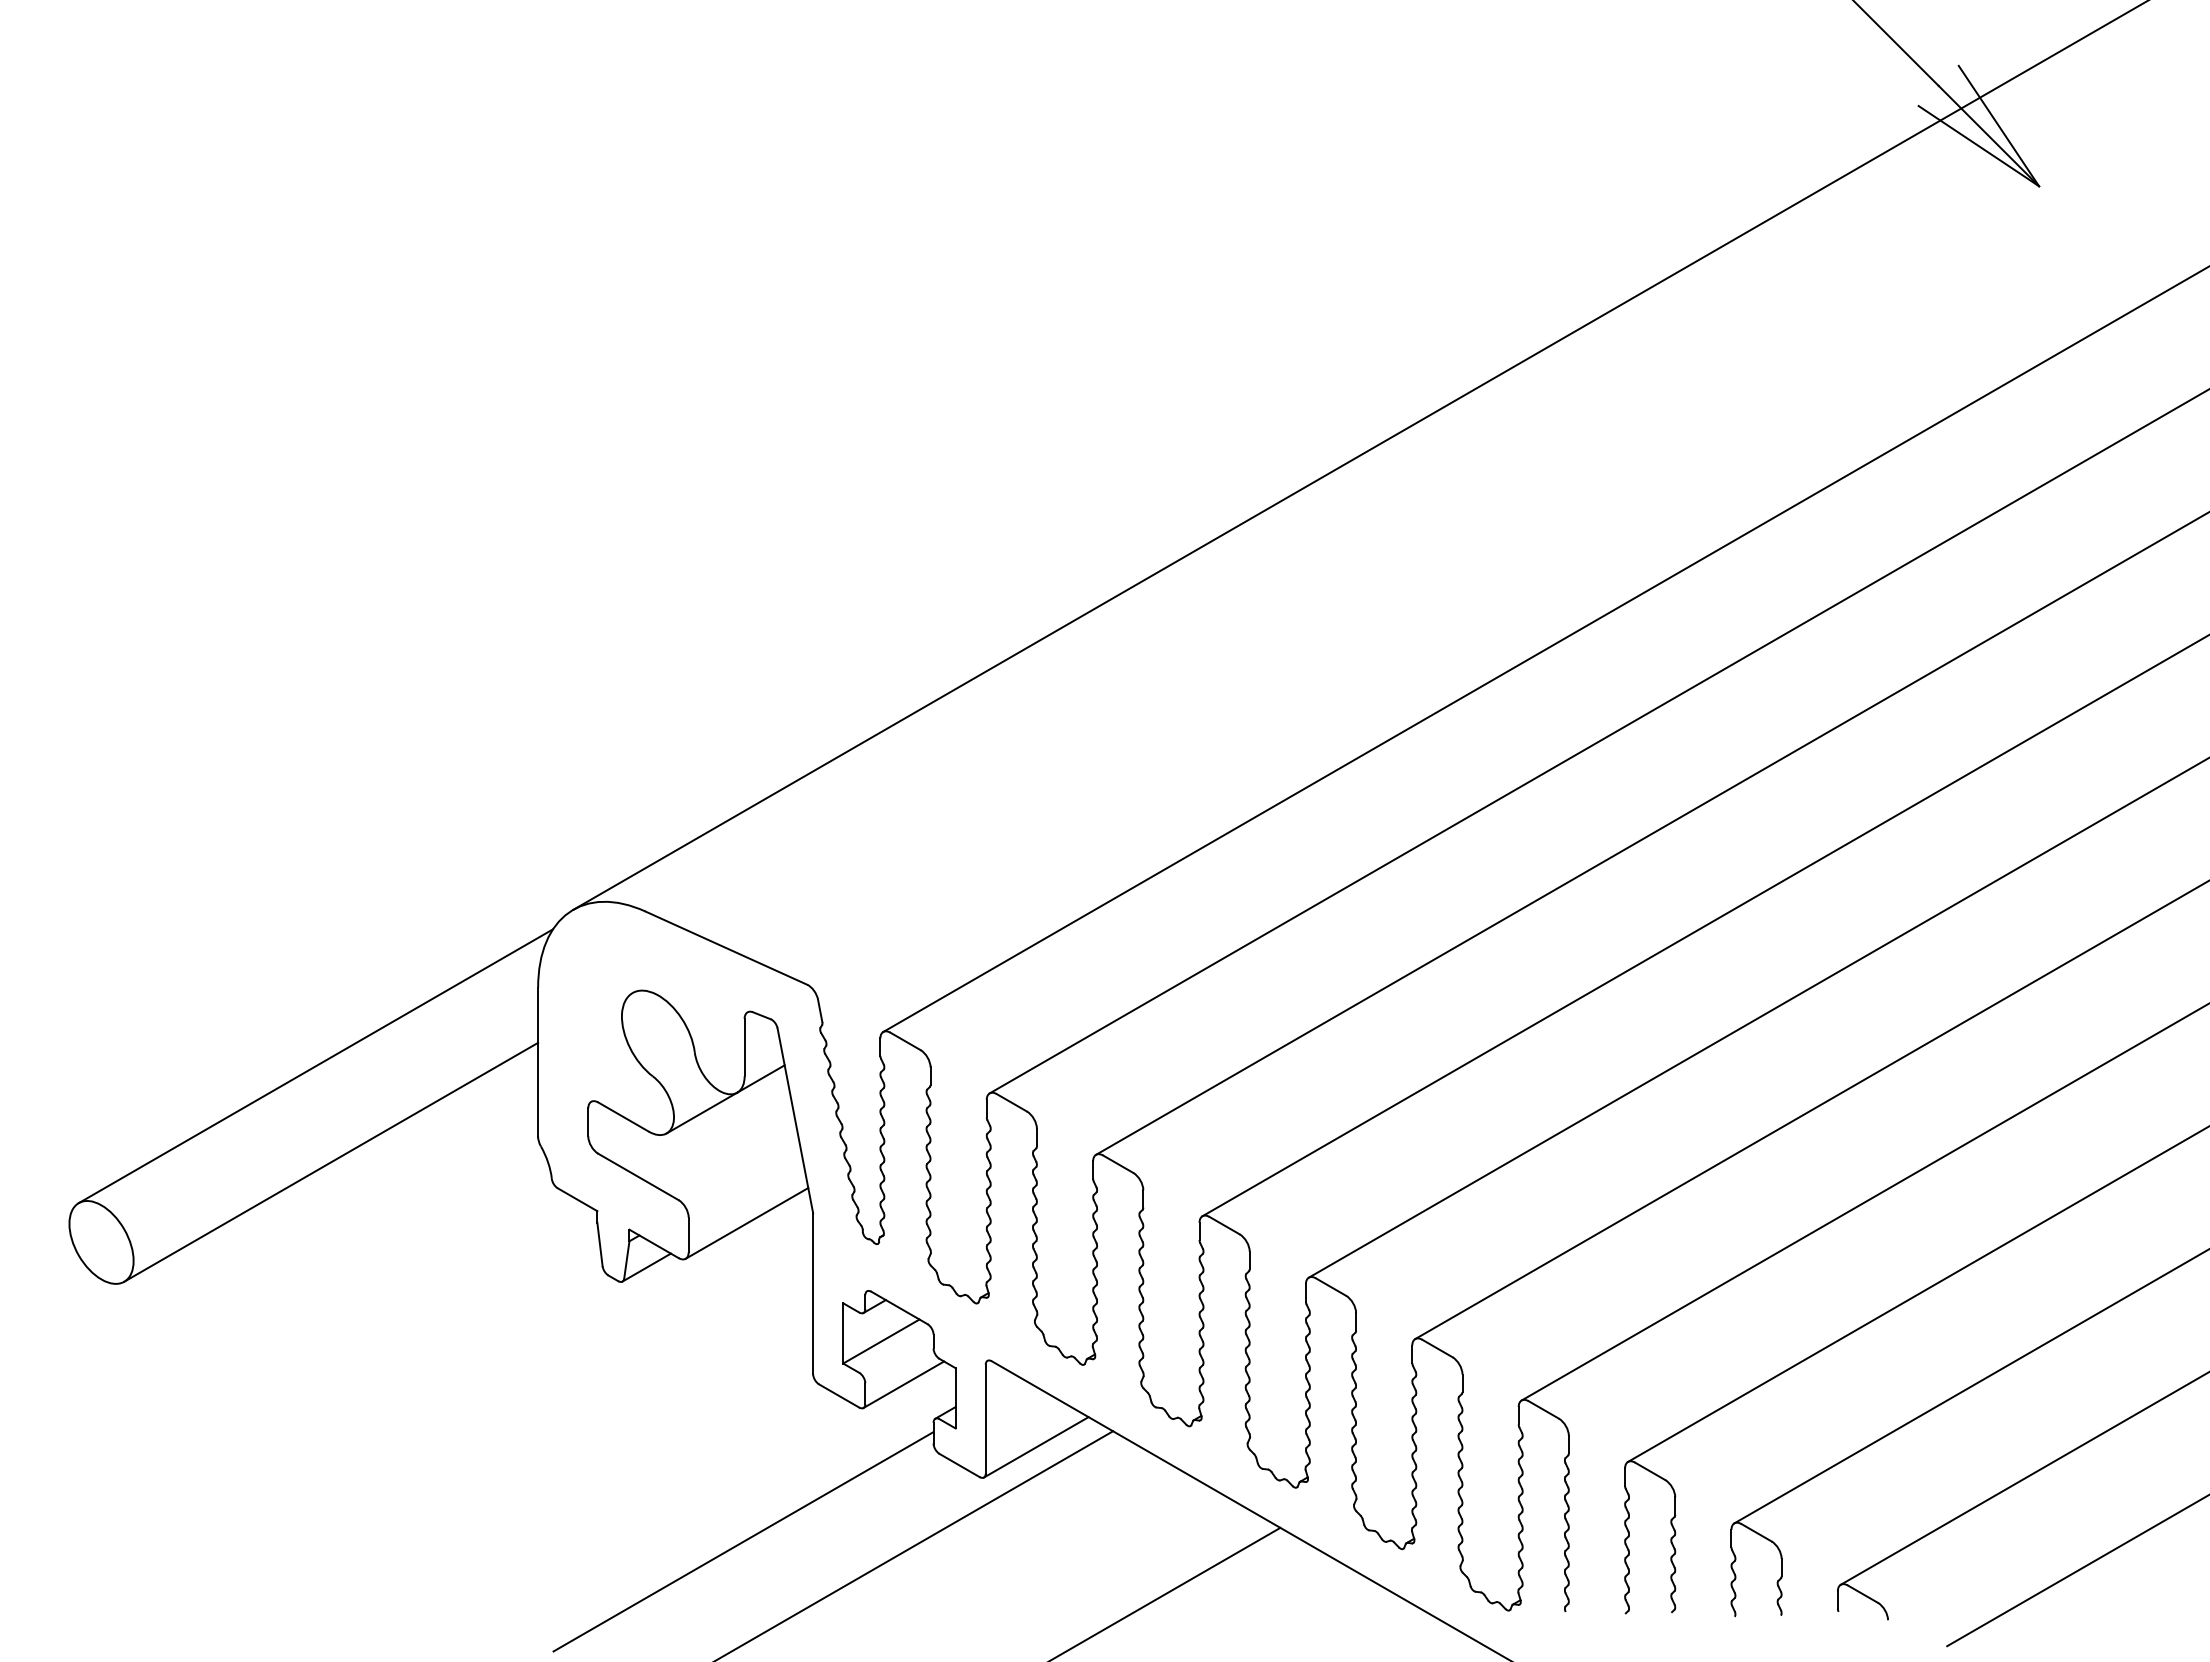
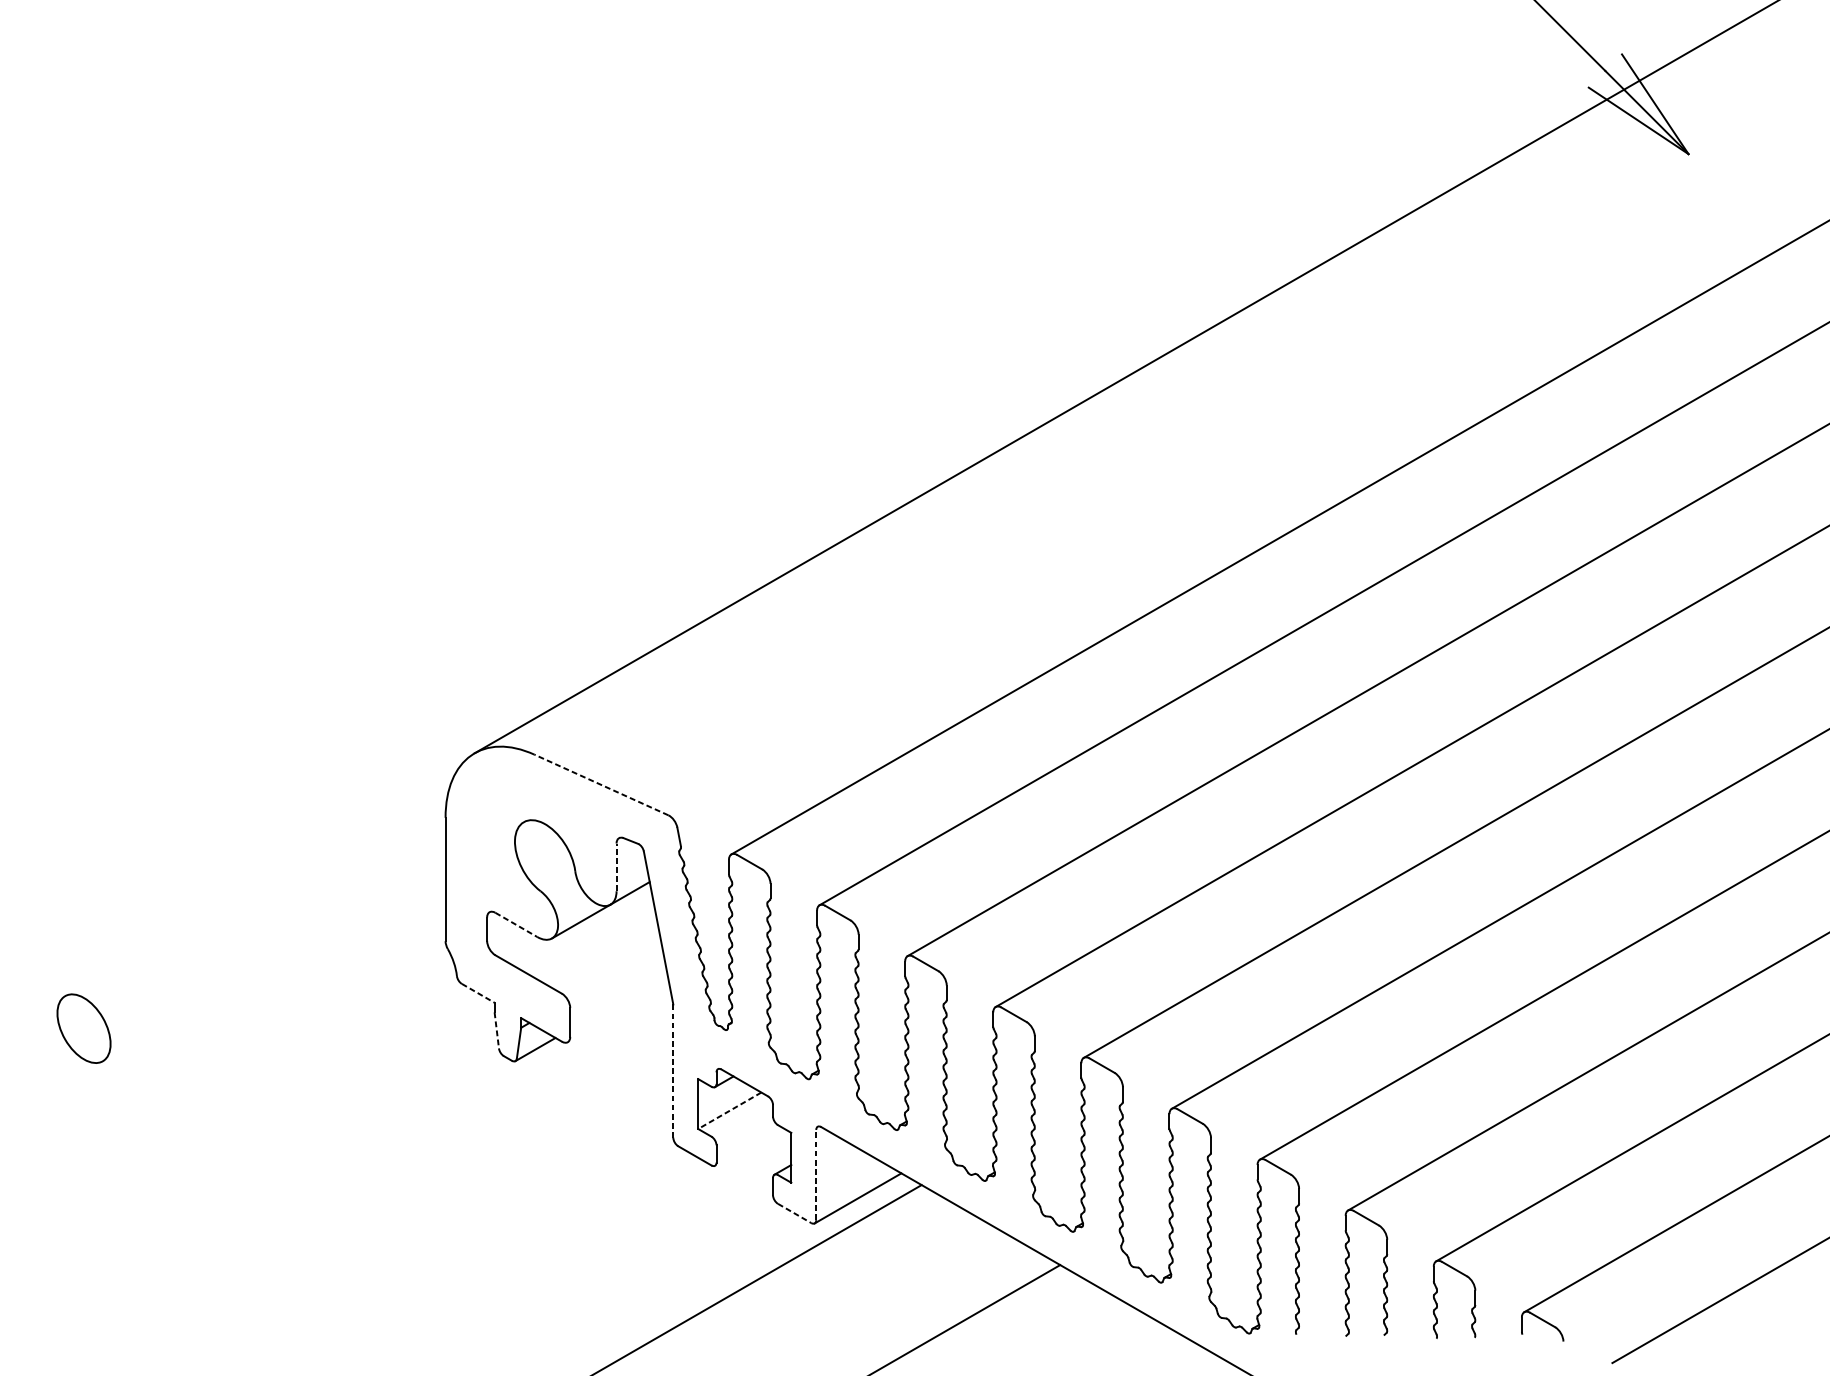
line: (726, 948) -> (601, 785), solid -> dashed
line: (744, 1047) -> (616, 867), solid -> dashed
line: (315, 1066) -> (261, 883), removed
line: (624, 1117) -> (517, 925), solid -> dashed
line: (331, 1161) -> (274, 961), removed
line: (577, 1199) -> (478, 993), solid -> dashed
line: (746, 1223) -> (618, 1013), removed
line: (599, 1244) -> (496, 1030), solid -> dashed
line: (813, 1294) -> (673, 1071), solid -> dashed
line: (880, 1341) -> (729, 1110), solid -> dashed
line: (903, 1384) -> (748, 1146), removed
line: (985, 1418) -> (816, 1174), solid -> dashed
line: (960, 1465) -> (795, 1213), solid -> dashed
line: (743, 1541) -> (615, 1276), removed

